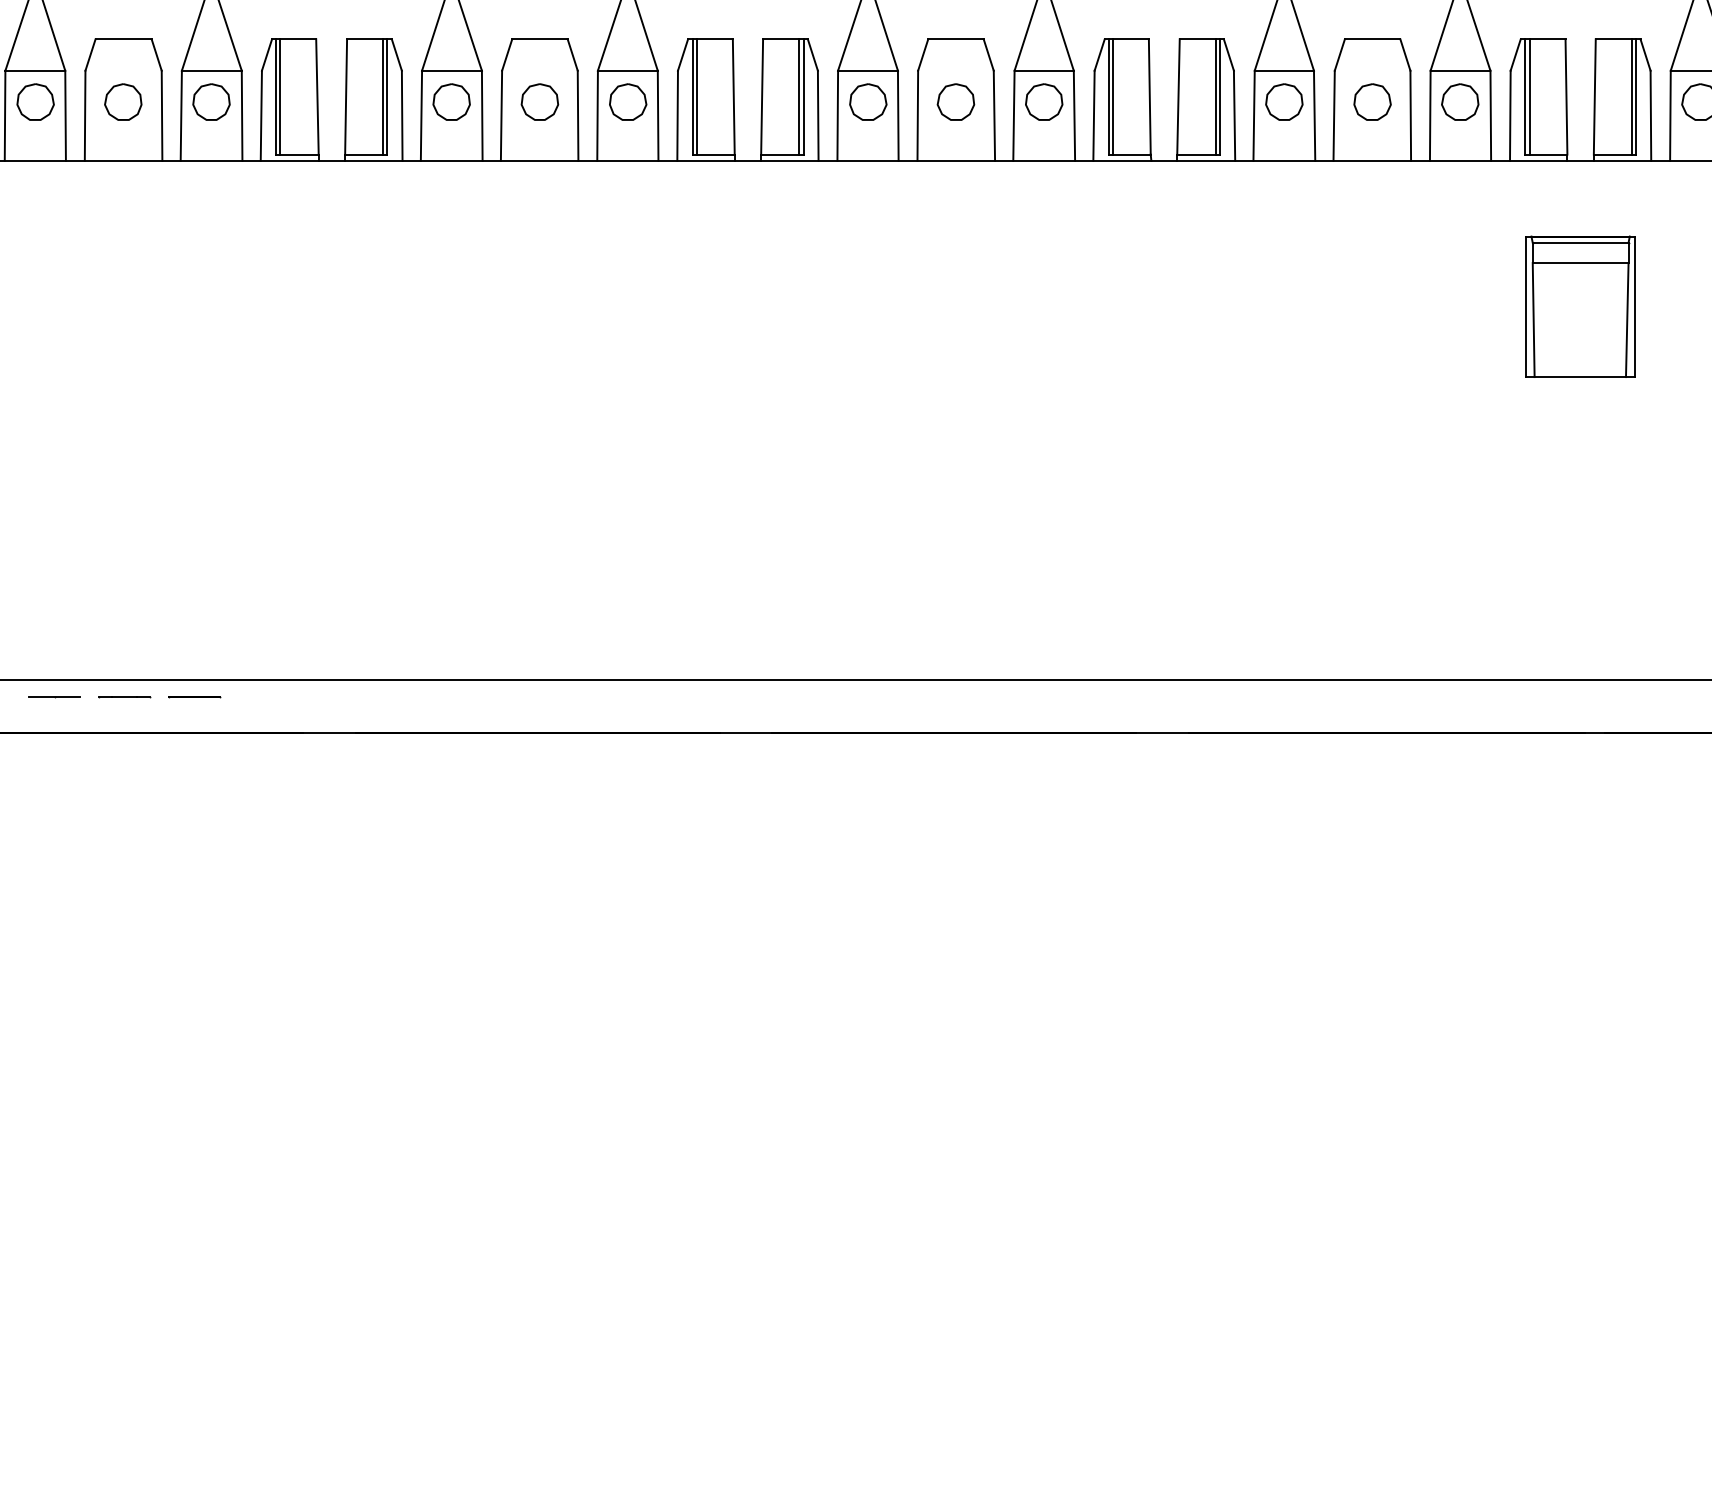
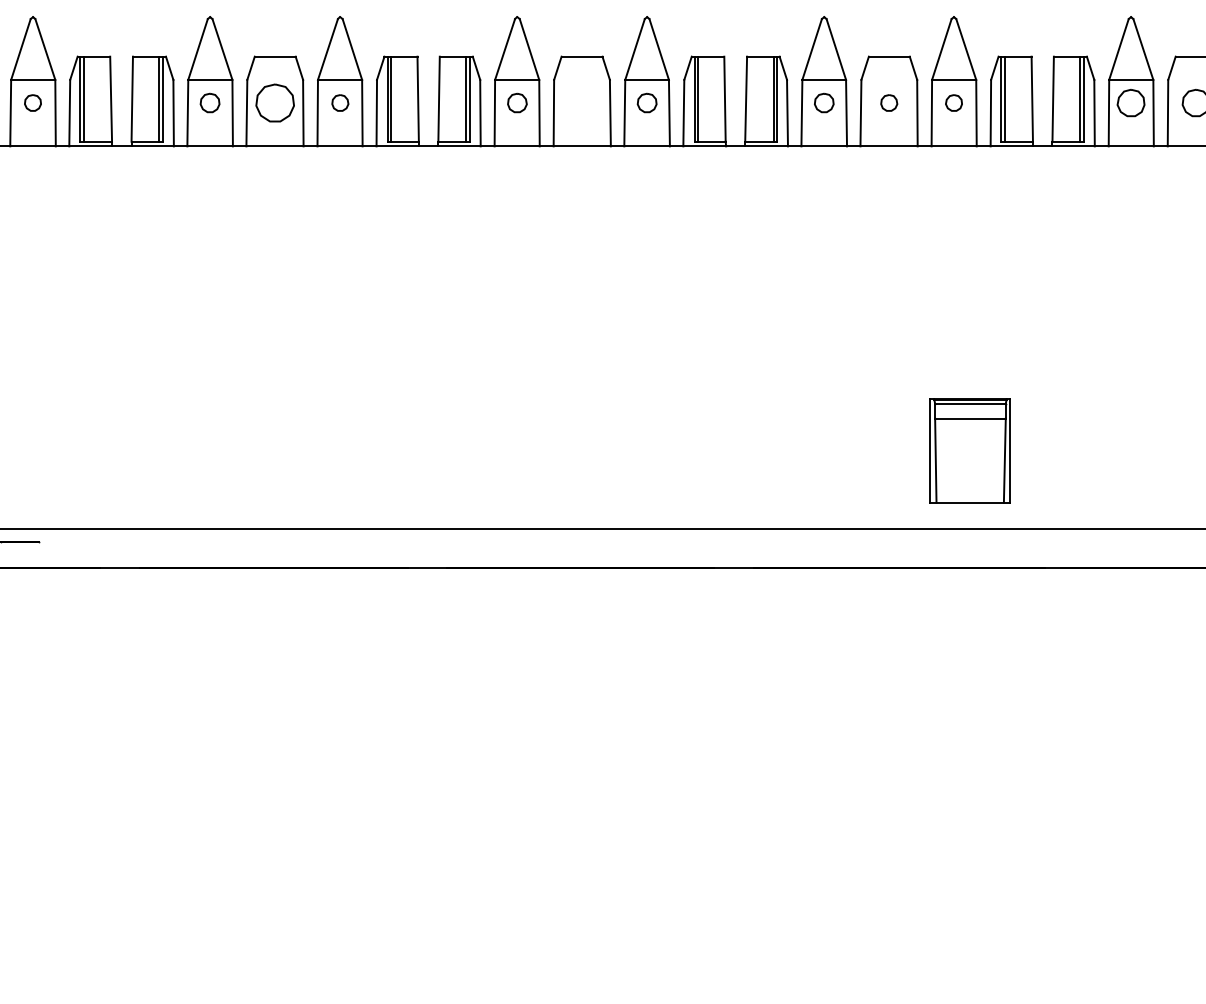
part: (211, 101) -> (32, 102), size x0.6
part: (451, 101) -> (209, 102), size x0.7
part: (539, 101) -> (274, 102), size x1.4
part: (628, 101) -> (340, 102), size x0.6
part: (868, 101) -> (517, 102), size x0.7
part: (955, 101) -> (581, 102), removed
part: (1044, 101) -> (647, 102), size x0.7
part: (1284, 101) -> (824, 102), size x0.7
part: (1372, 101) -> (889, 102), size x0.6
part: (1460, 101) -> (954, 102), size x0.6
part: (1580, 306) -> (970, 450), moved

